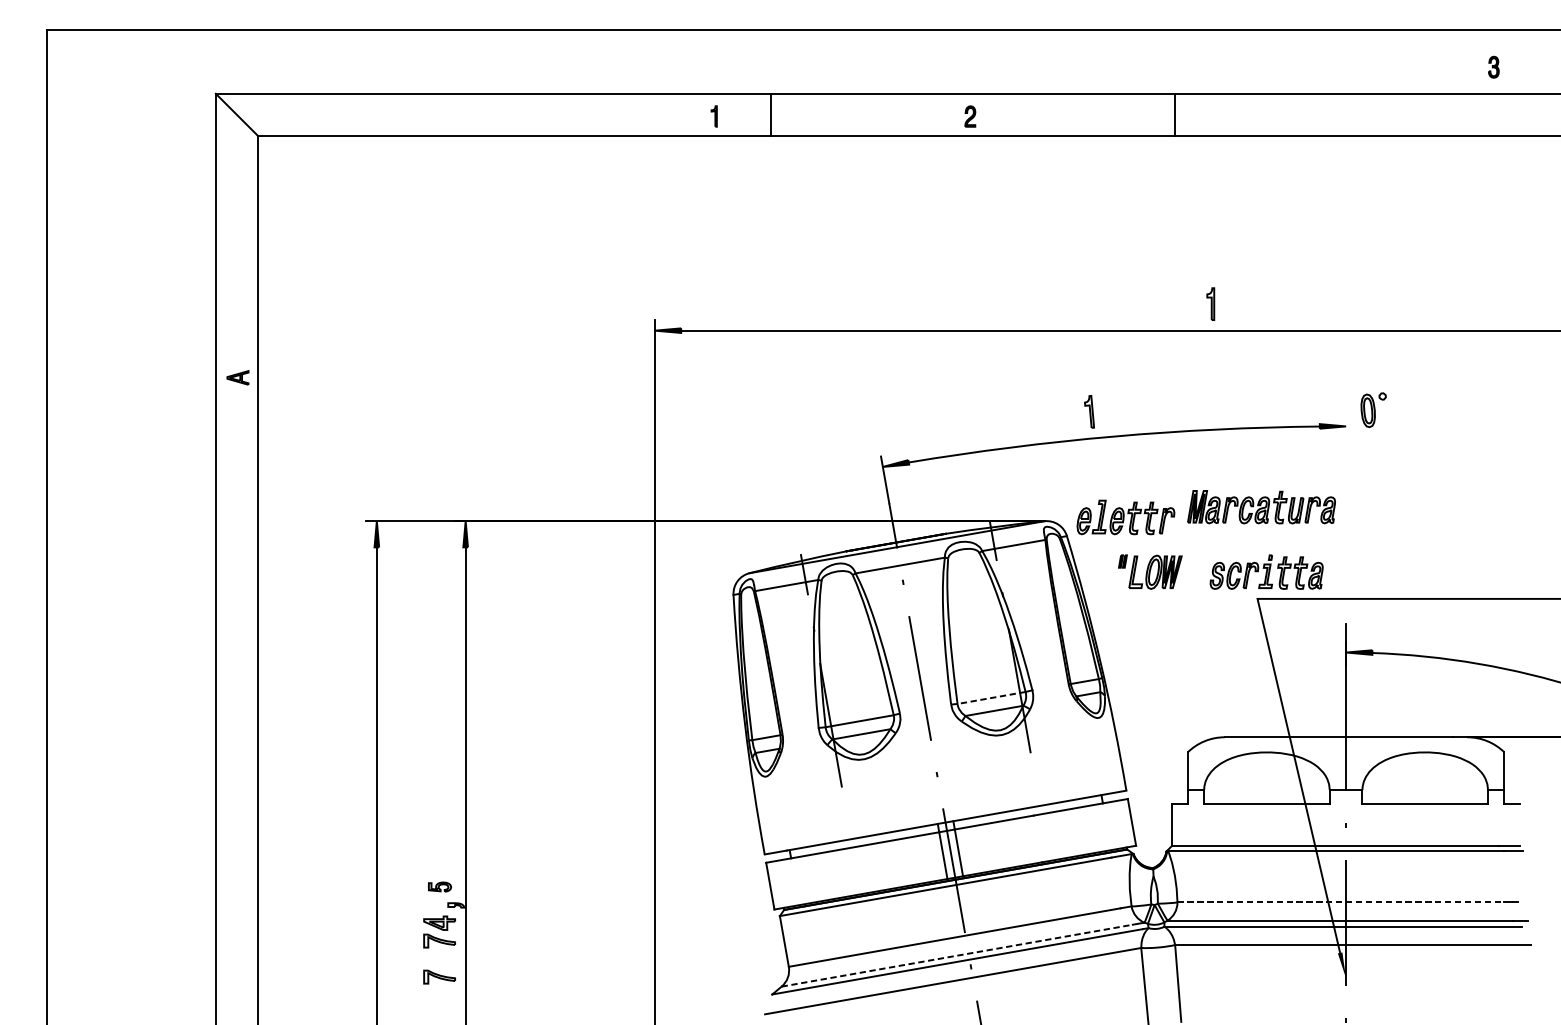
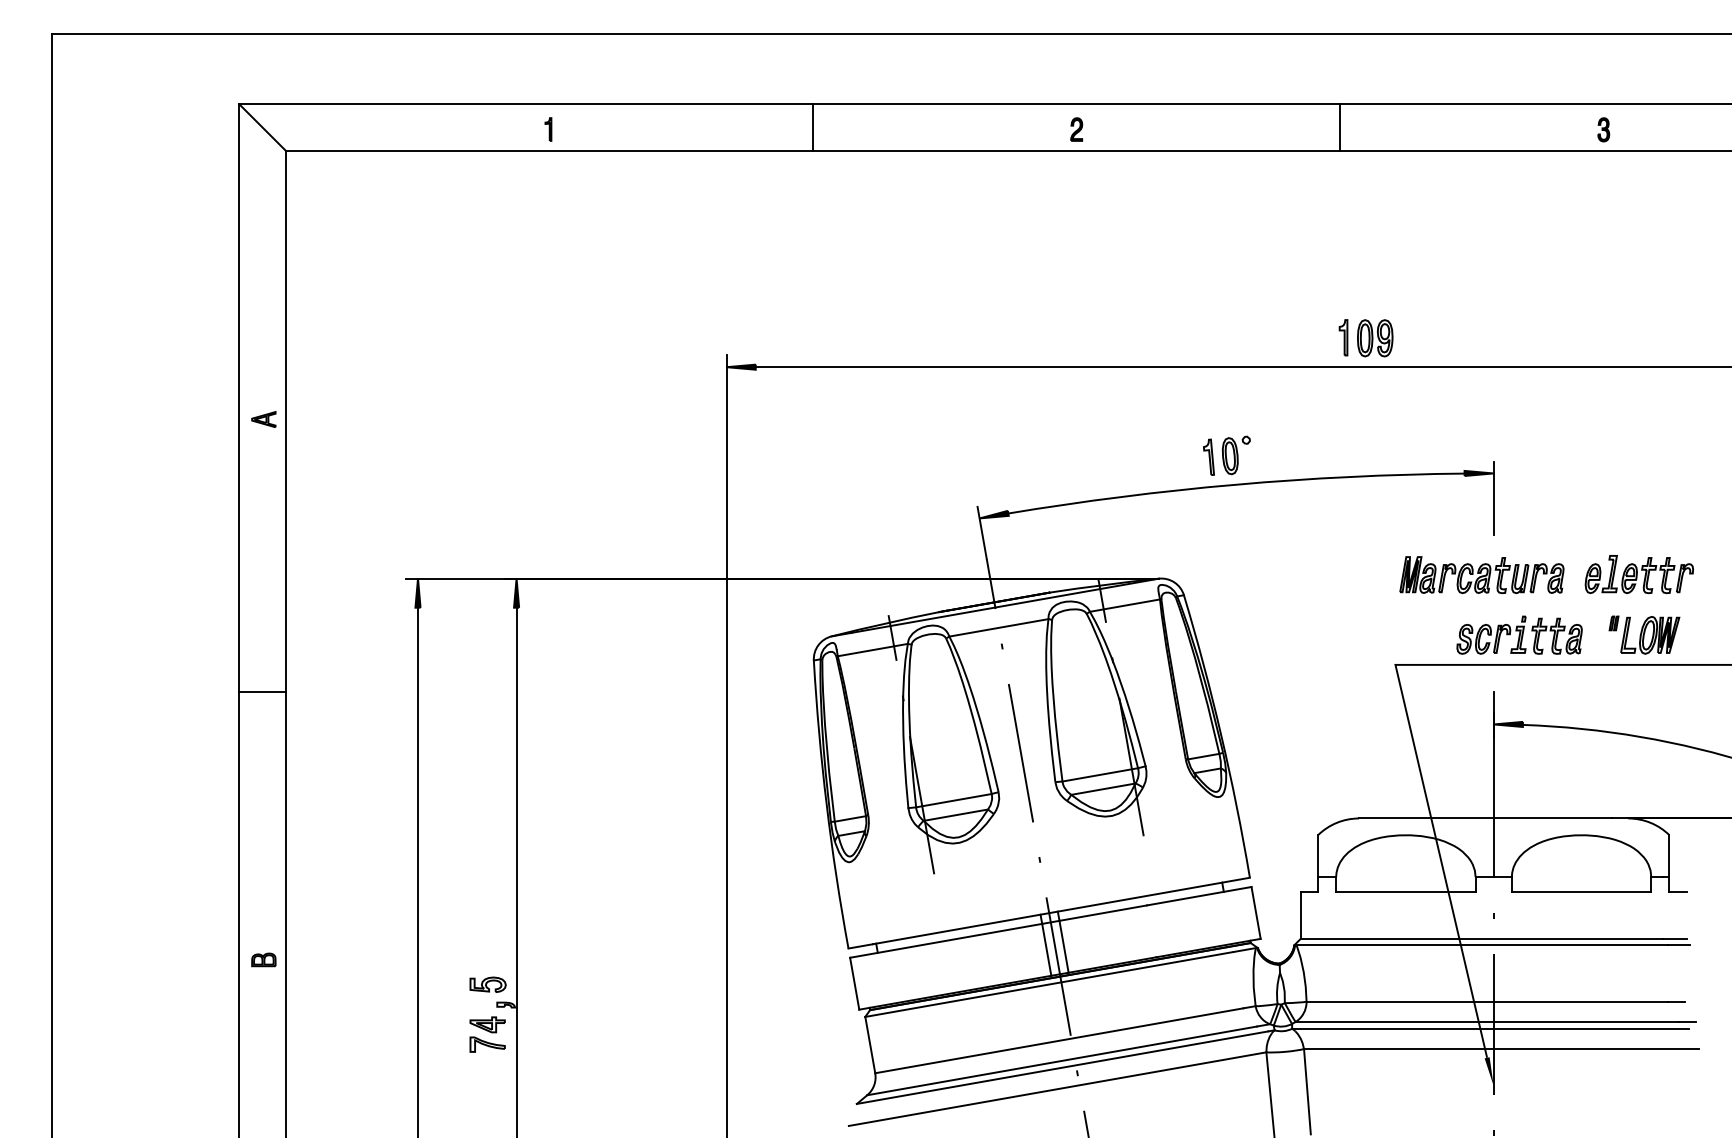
part: (1493, 66) -> (1603, 129), moved
line: (771, 114) -> (813, 127), moved
line: (1175, 114) -> (1340, 127), moved
part: (714, 116) -> (548, 129), moved
part: (1239, 304) -> (1375, 338), added
part: (1372, 410) -> (1235, 455), moved
line: (1345, 448) -> (1493, 498), added
part: (1261, 507) -> (1481, 575), moved
part: (1125, 517) -> (1638, 574), moved
part: (1150, 571) -> (1644, 634), moved
part: (1266, 571) -> (1519, 634), moved
line: (236, 622) -> (262, 691), added
line: (990, 697) -> (1099, 774), dashed -> solid
part: (237, 864) -> (263, 959), added
part: (439, 886) -> (487, 984), size x1.43
line: (1340, 902) -> (1487, 1001), dashed -> solid
line: (957, 955) -> (1062, 1060), dashed -> solid
part: (439, 976) -> (487, 1084), removed

